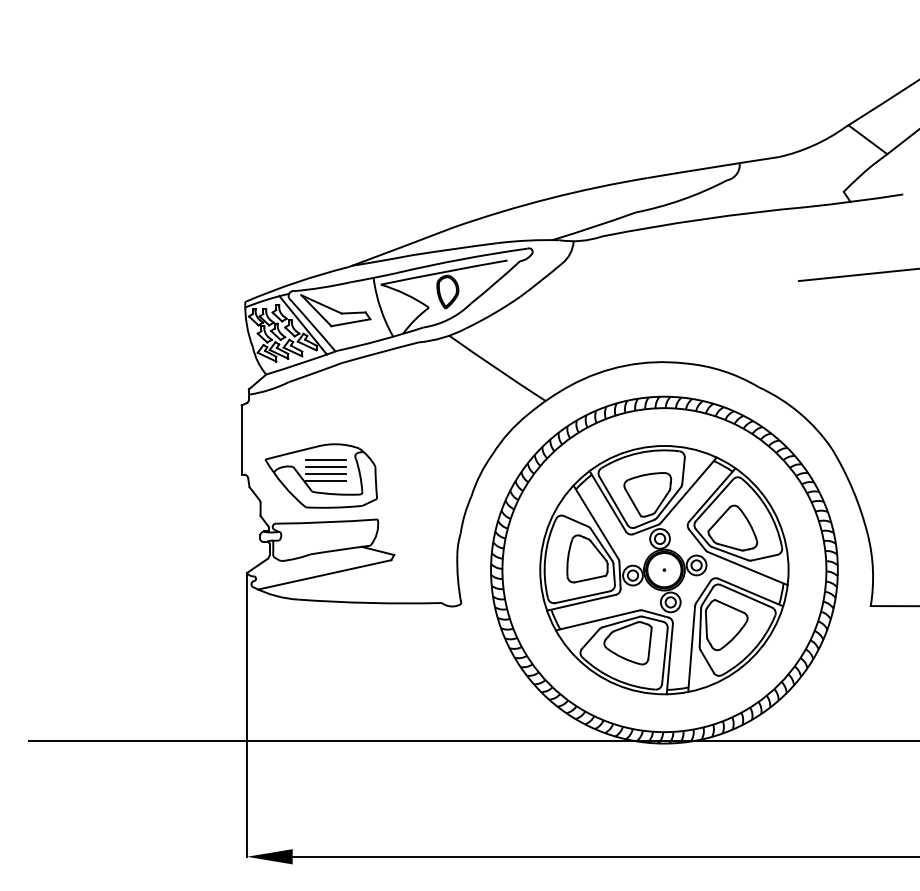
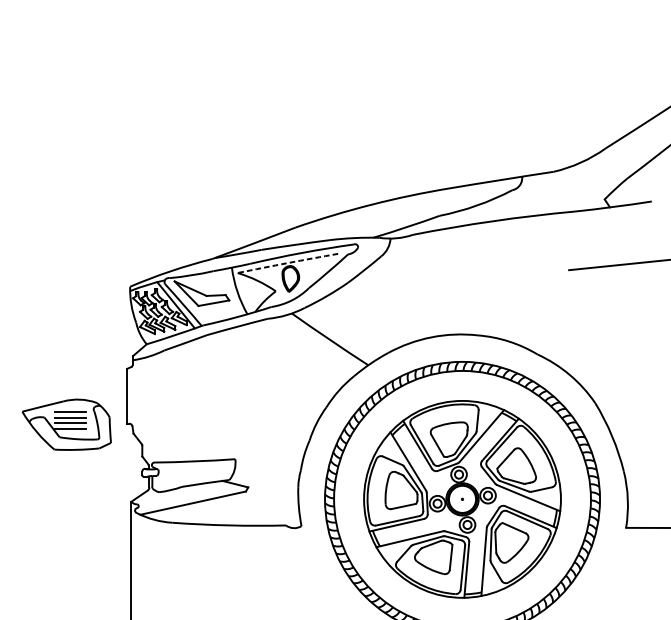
line: (867, 139) -> (623, 157), removed
arc: (444, 272) -> (288, 263), solid -> dashed
part: (320, 475) -> (66, 424), moved

